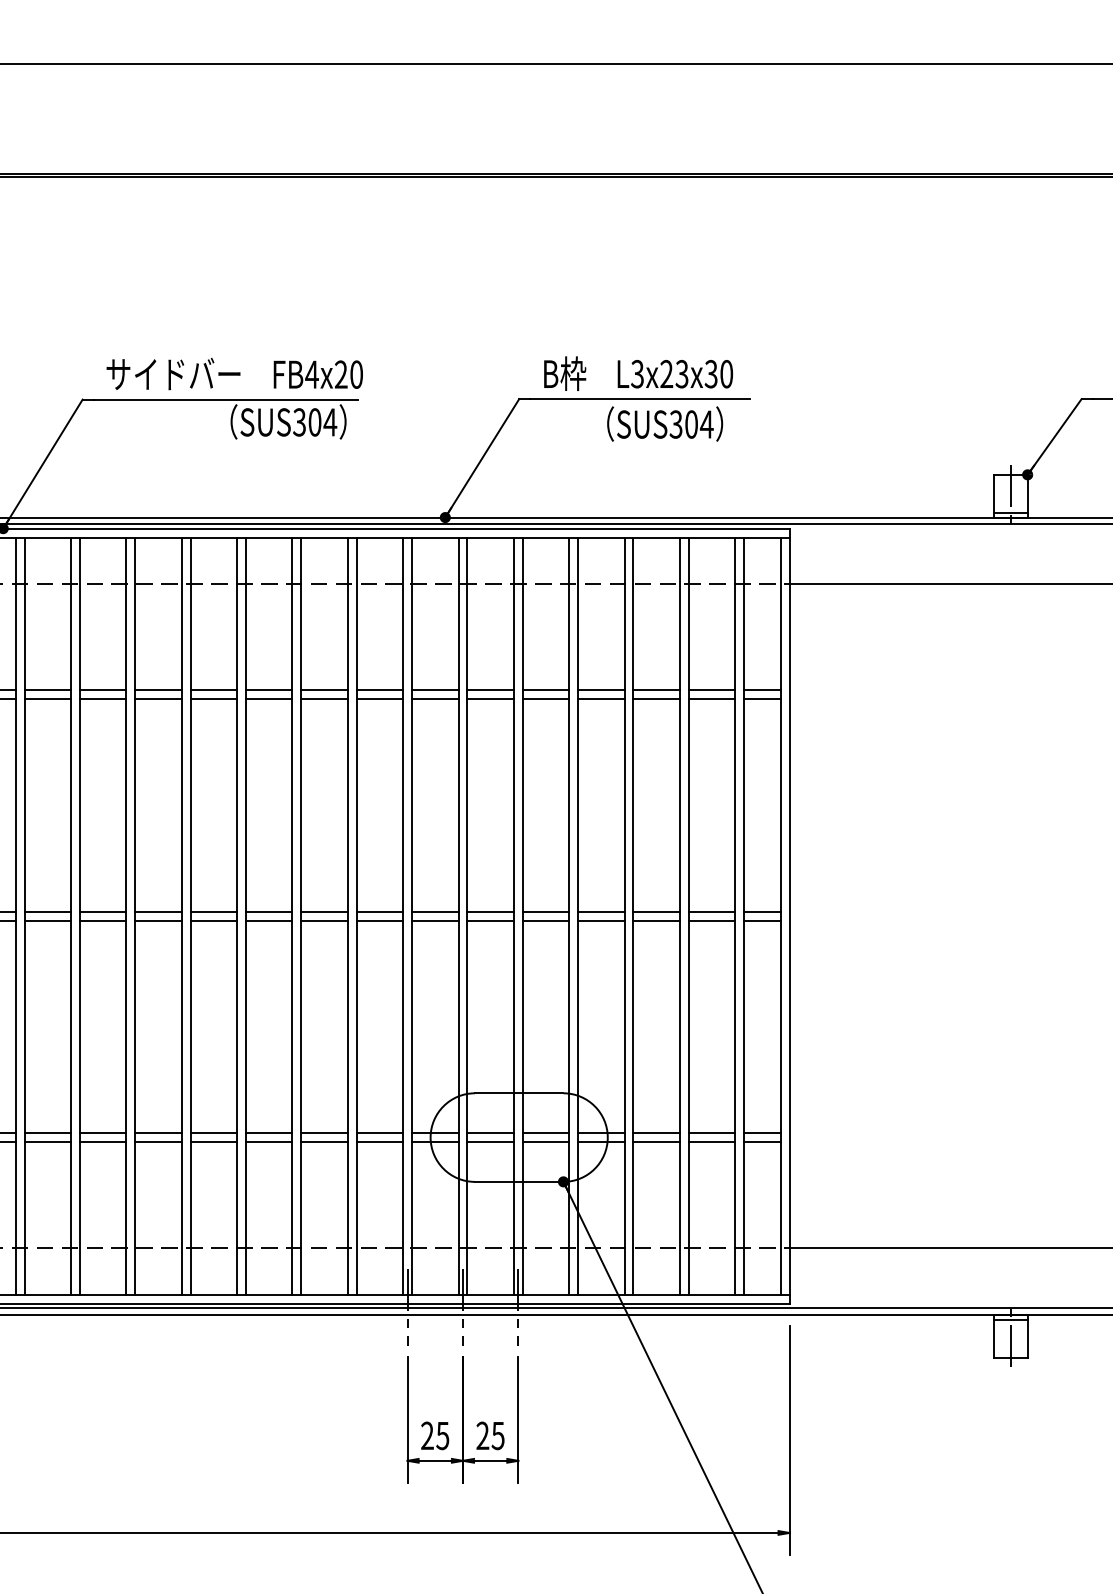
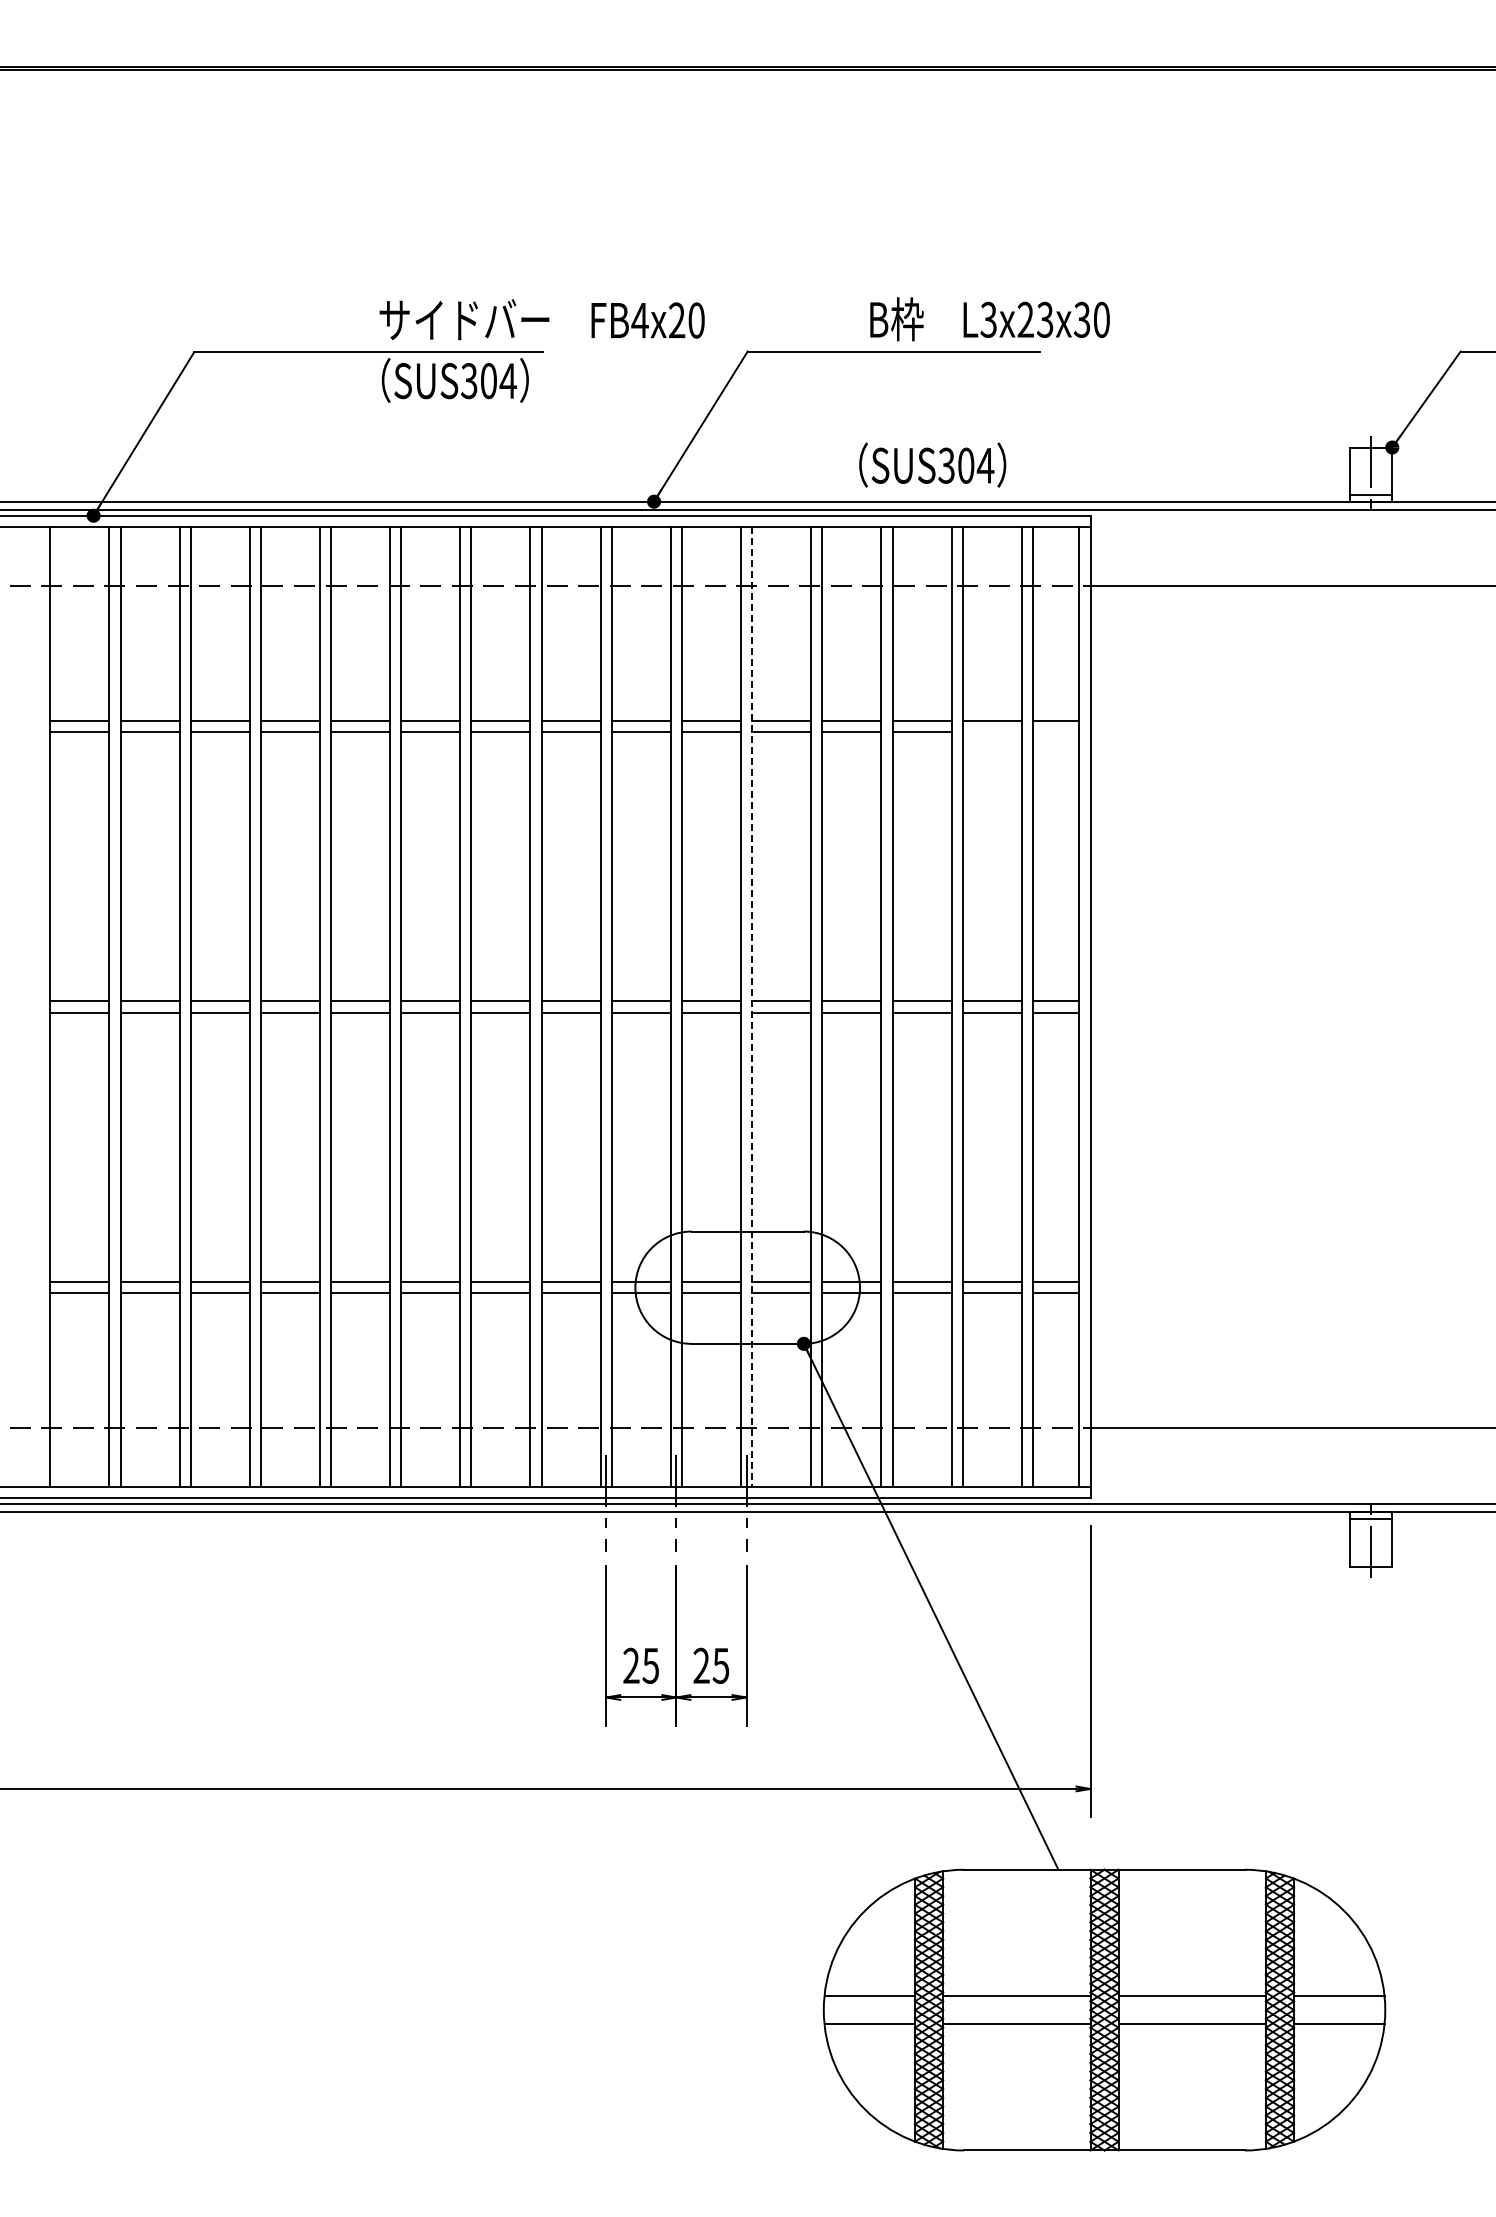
text: (234, 373) -> (541, 319), moved
text: (638, 373) -> (989, 319), moved
text: (664, 423) -> (932, 464), moved
line: (711, 698) -> (991, 731), removed
line: (761, 698) -> (1055, 731), removed
line: (522, 916) -> (752, 1007), solid -> dashed

